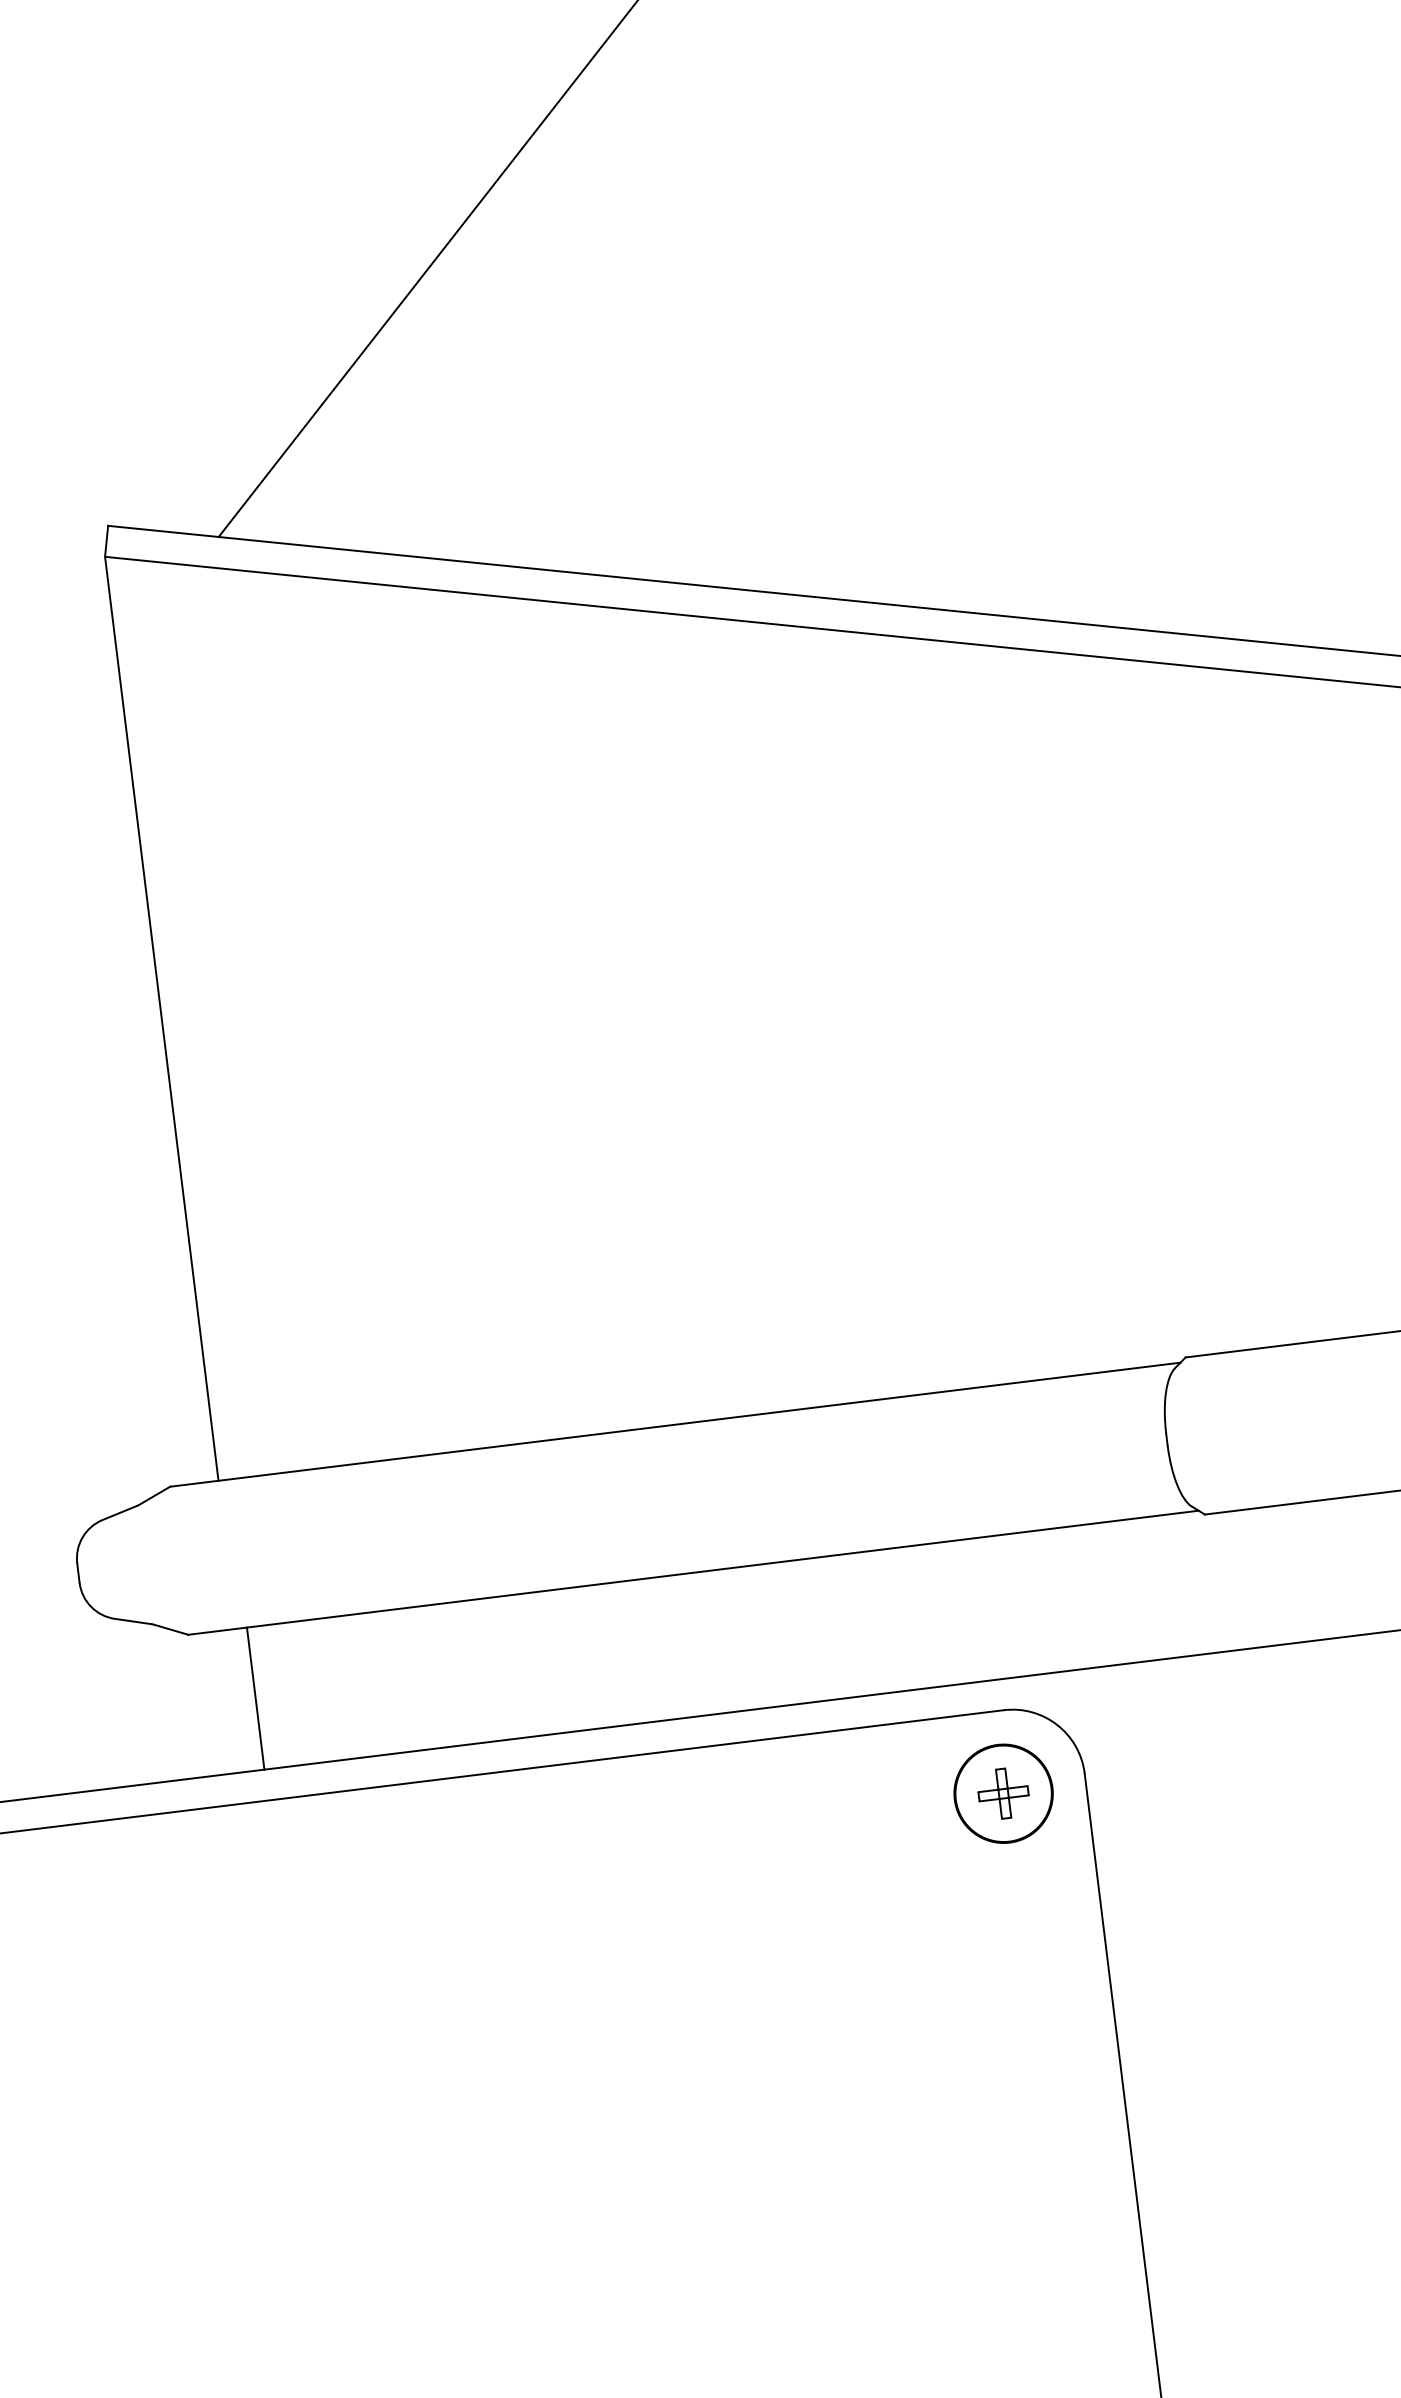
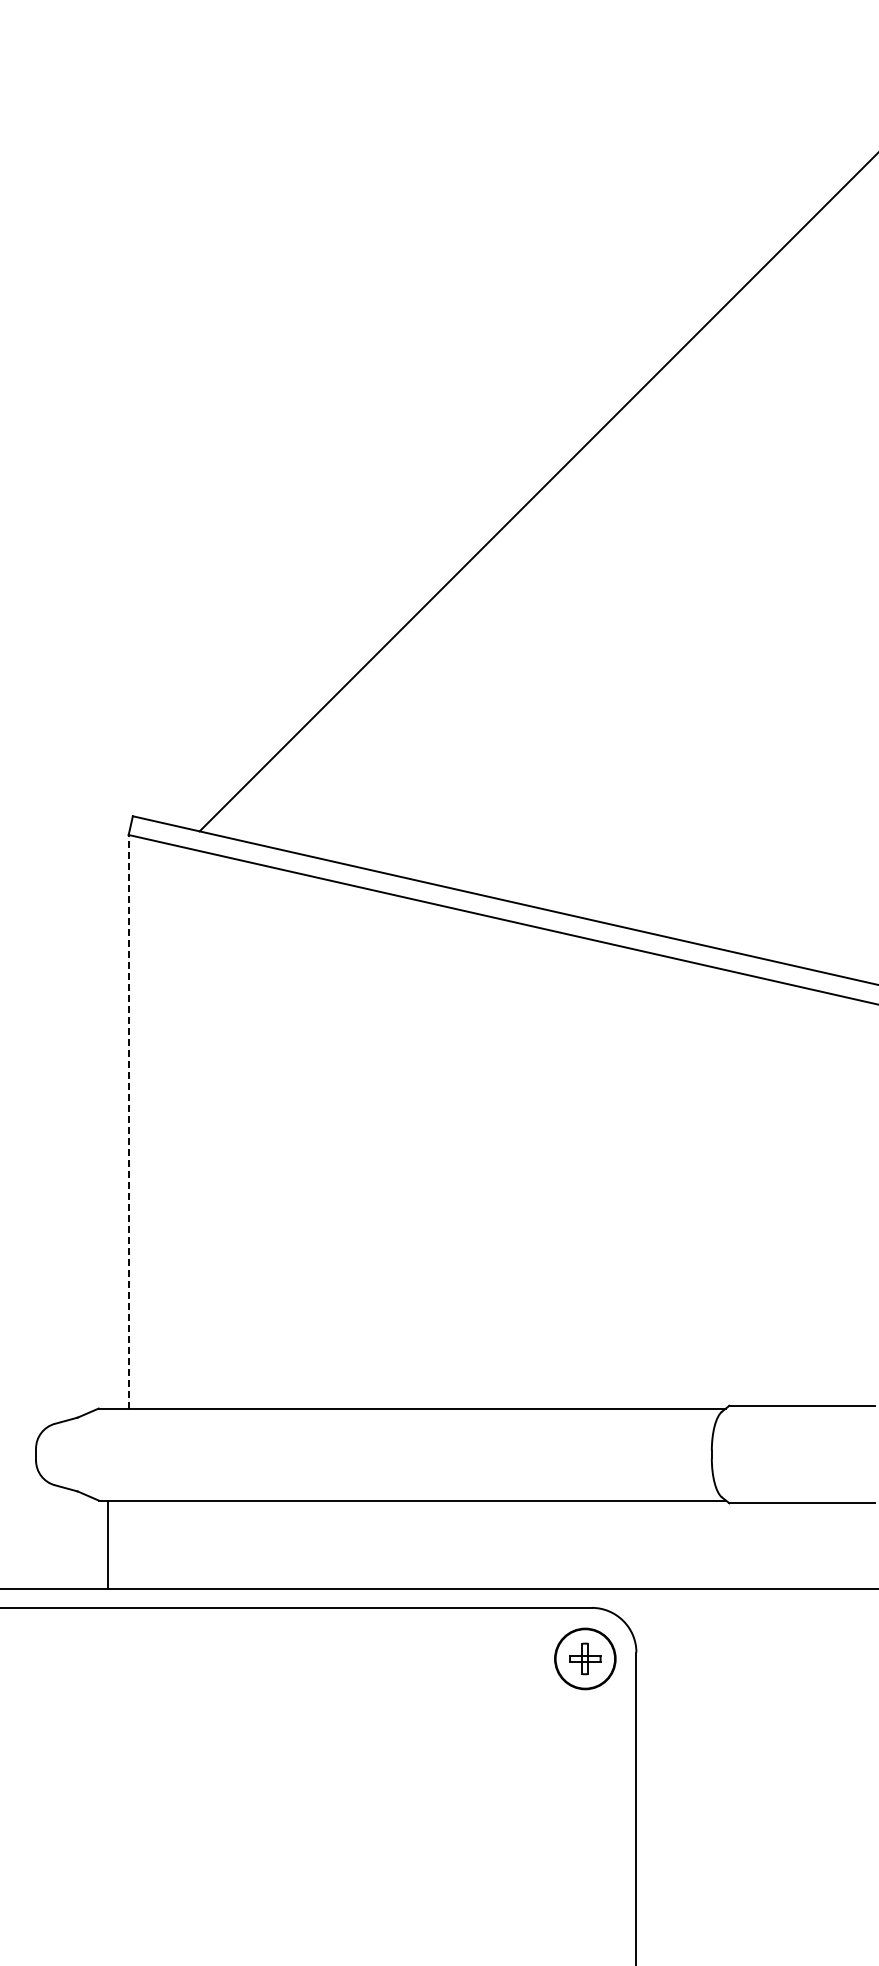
line: (161, 1018) -> (128, 1121), solid -> dashed
line: (256, 1698) -> (108, 1544), moved

